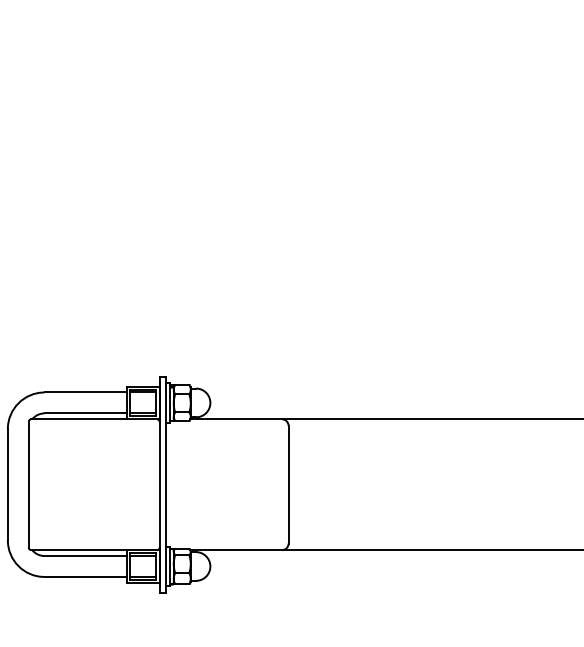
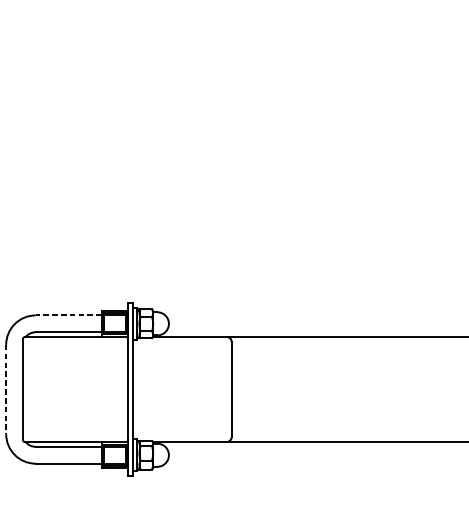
line: (85, 392) -> (68, 315), solid -> dashed
line: (7, 484) -> (5, 389), solid -> dashed

